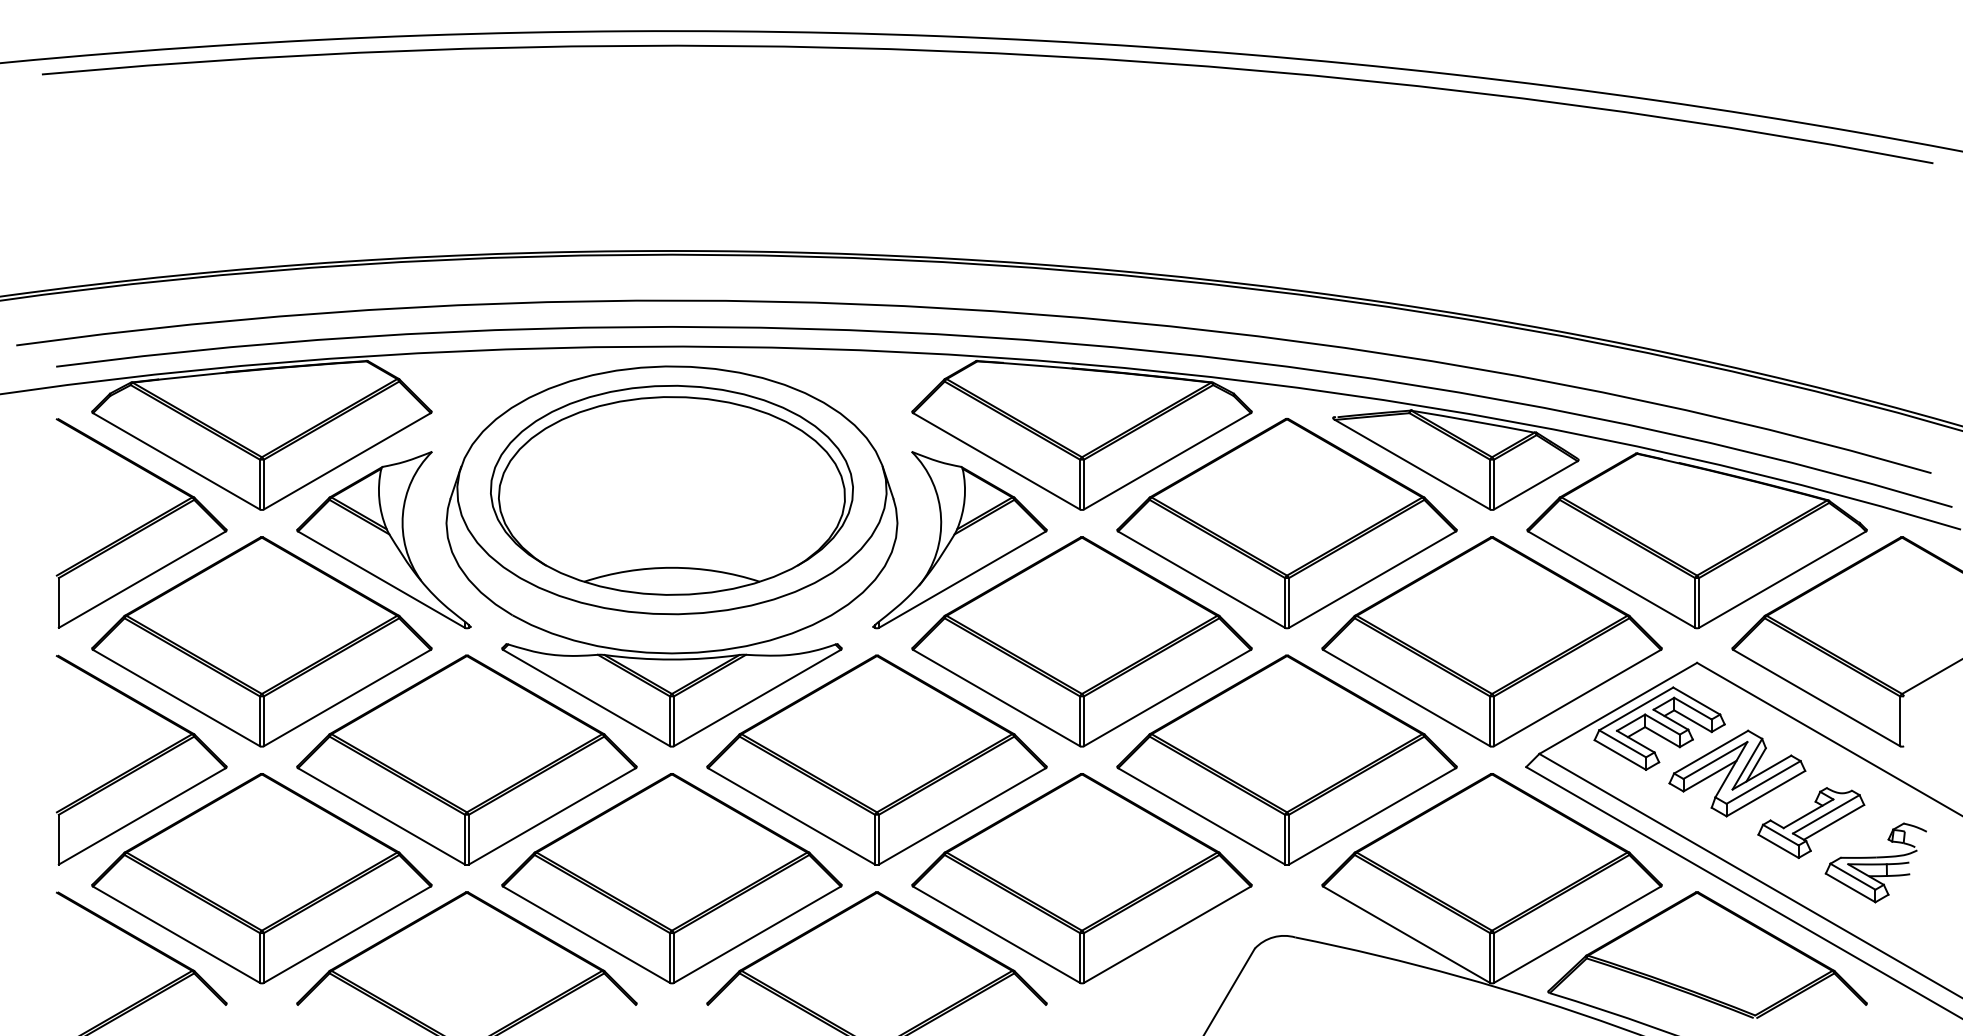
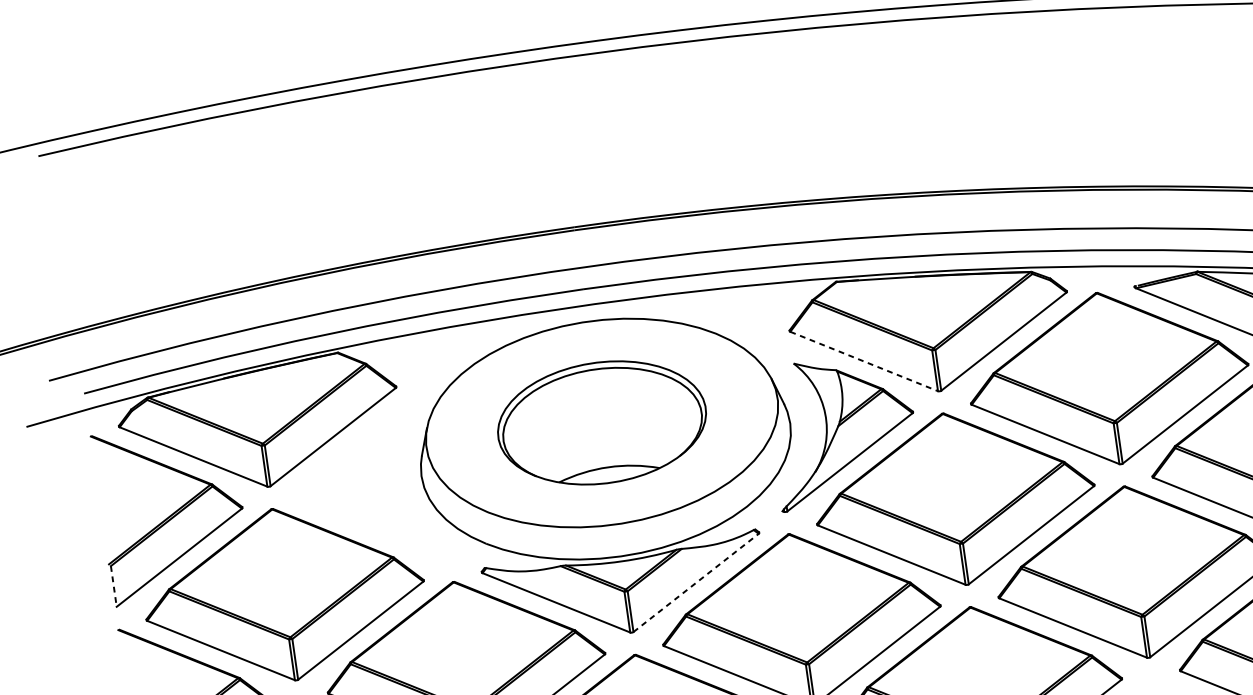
line: (997, 461) -> (864, 361), solid -> dashed
part: (671, 489) -> (601, 422), size x0.7
part: (383, 540) -> (372, 497), removed
line: (58, 602) -> (113, 586), solid -> dashed
line: (757, 697) -> (696, 582), solid -> dashed

